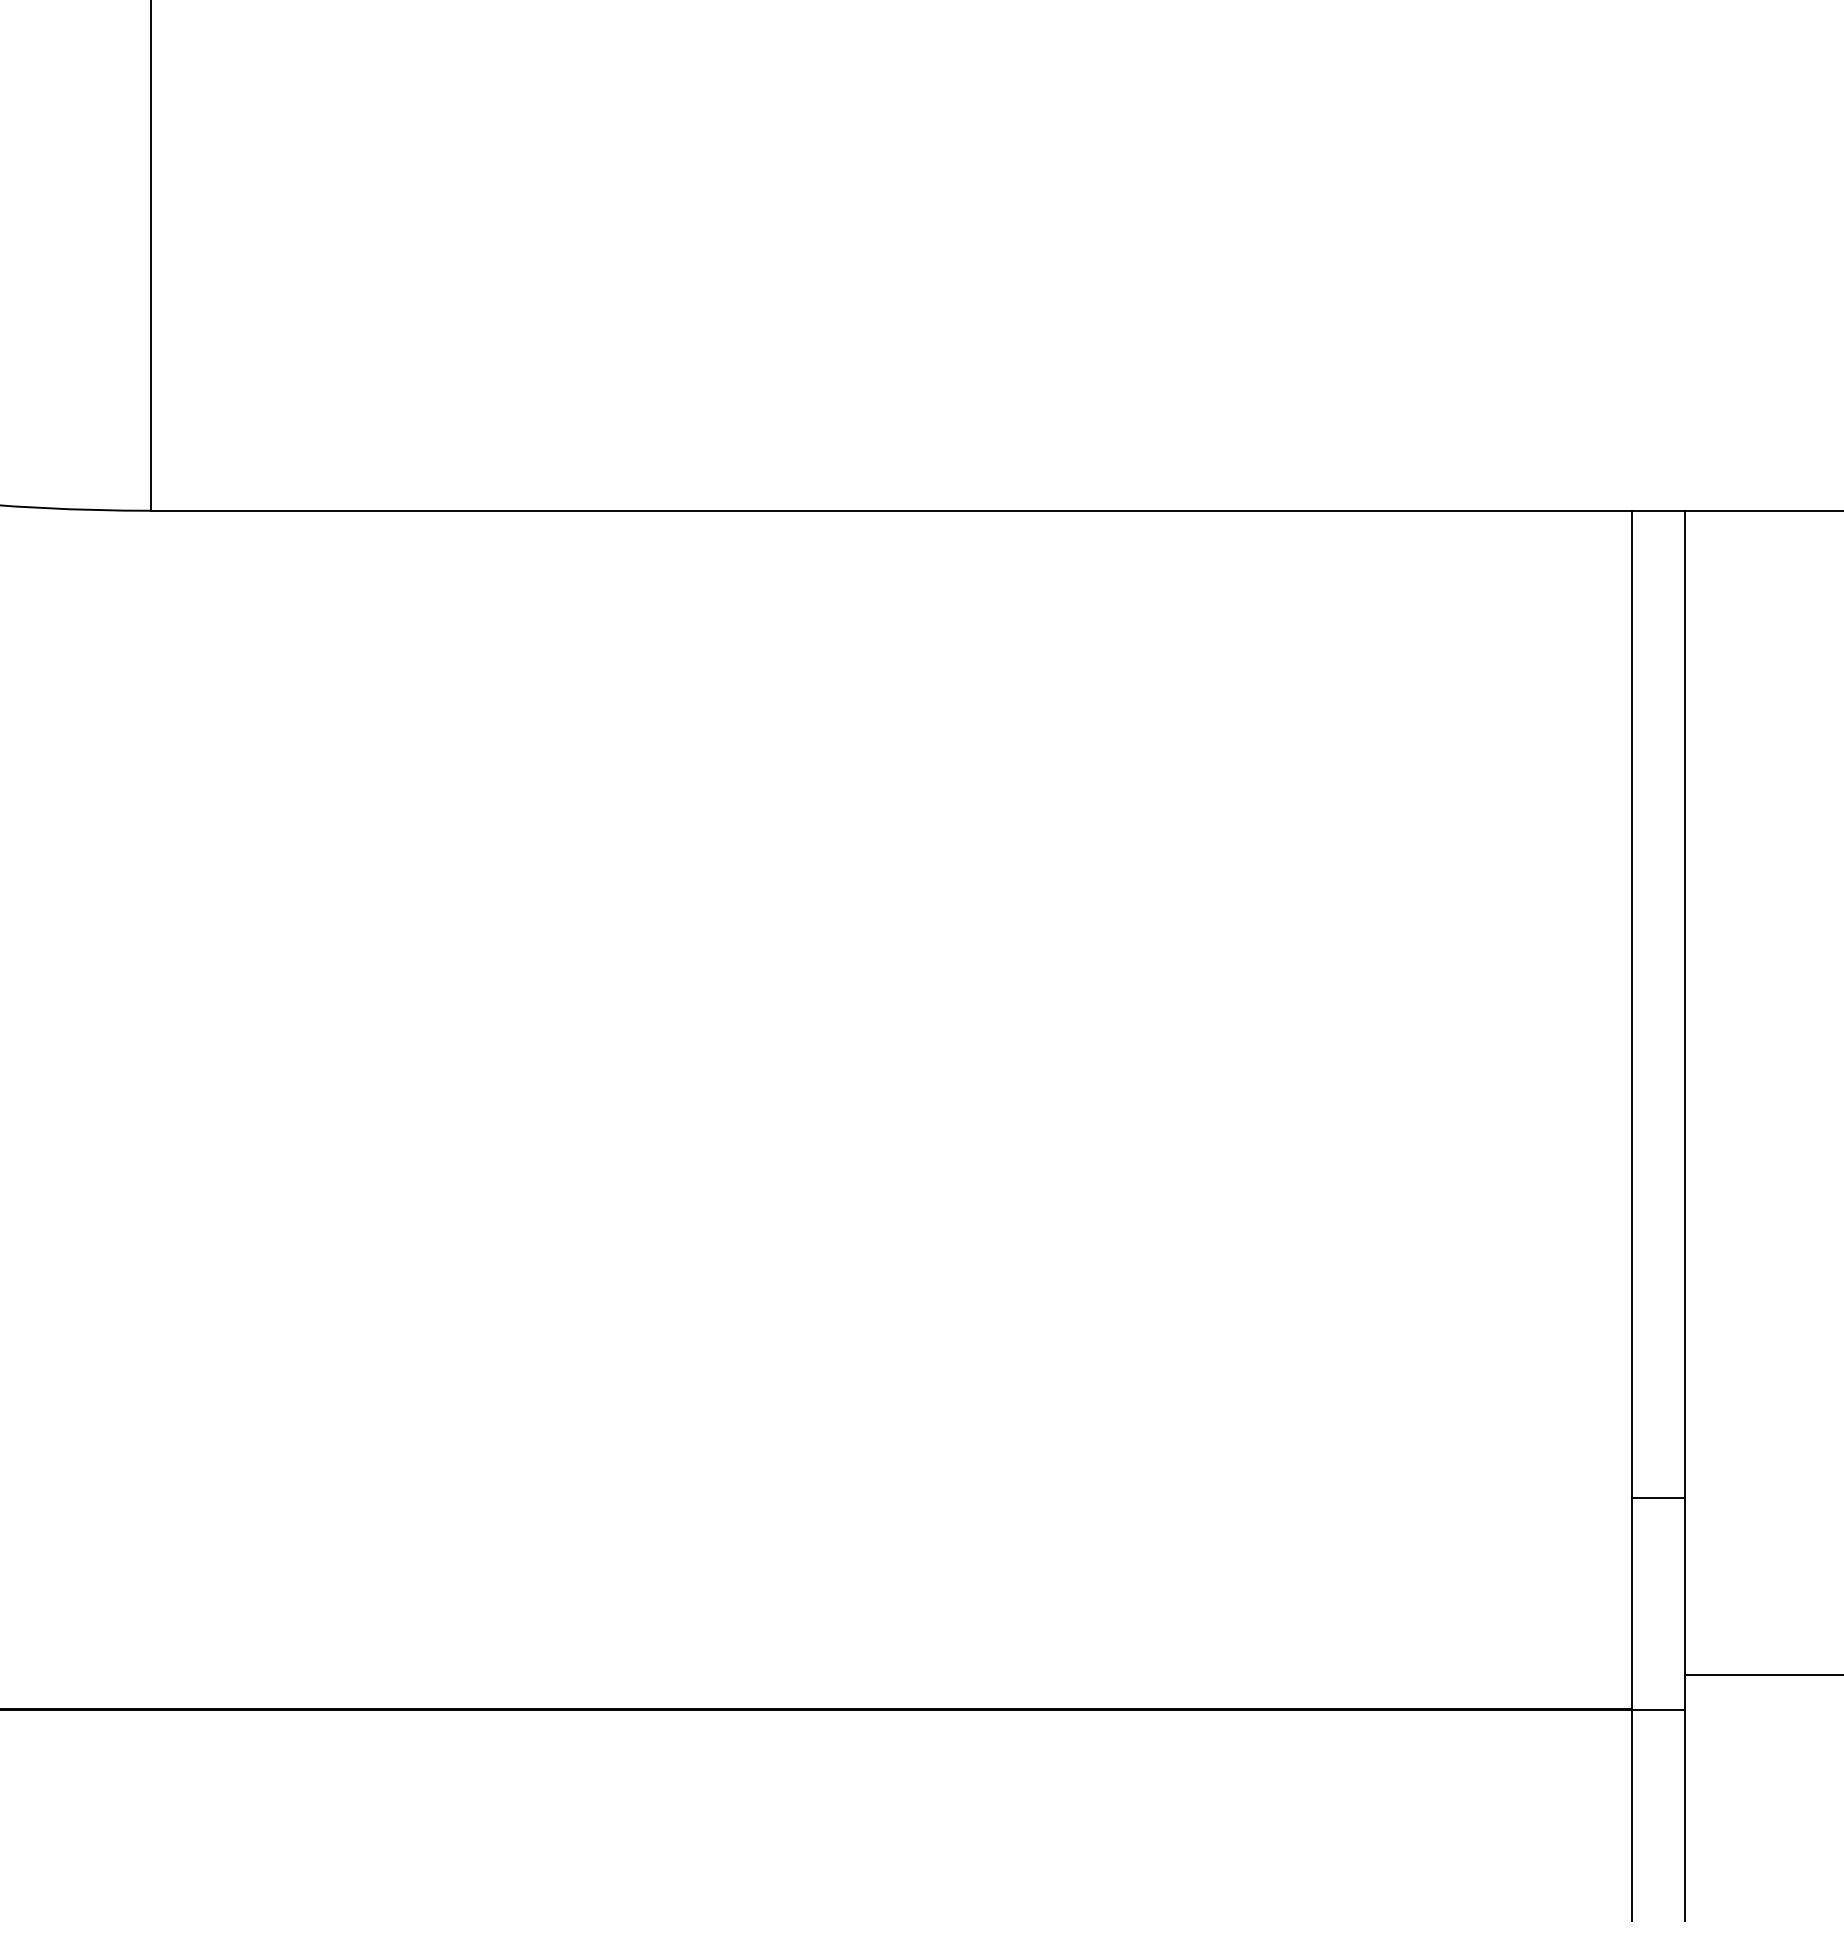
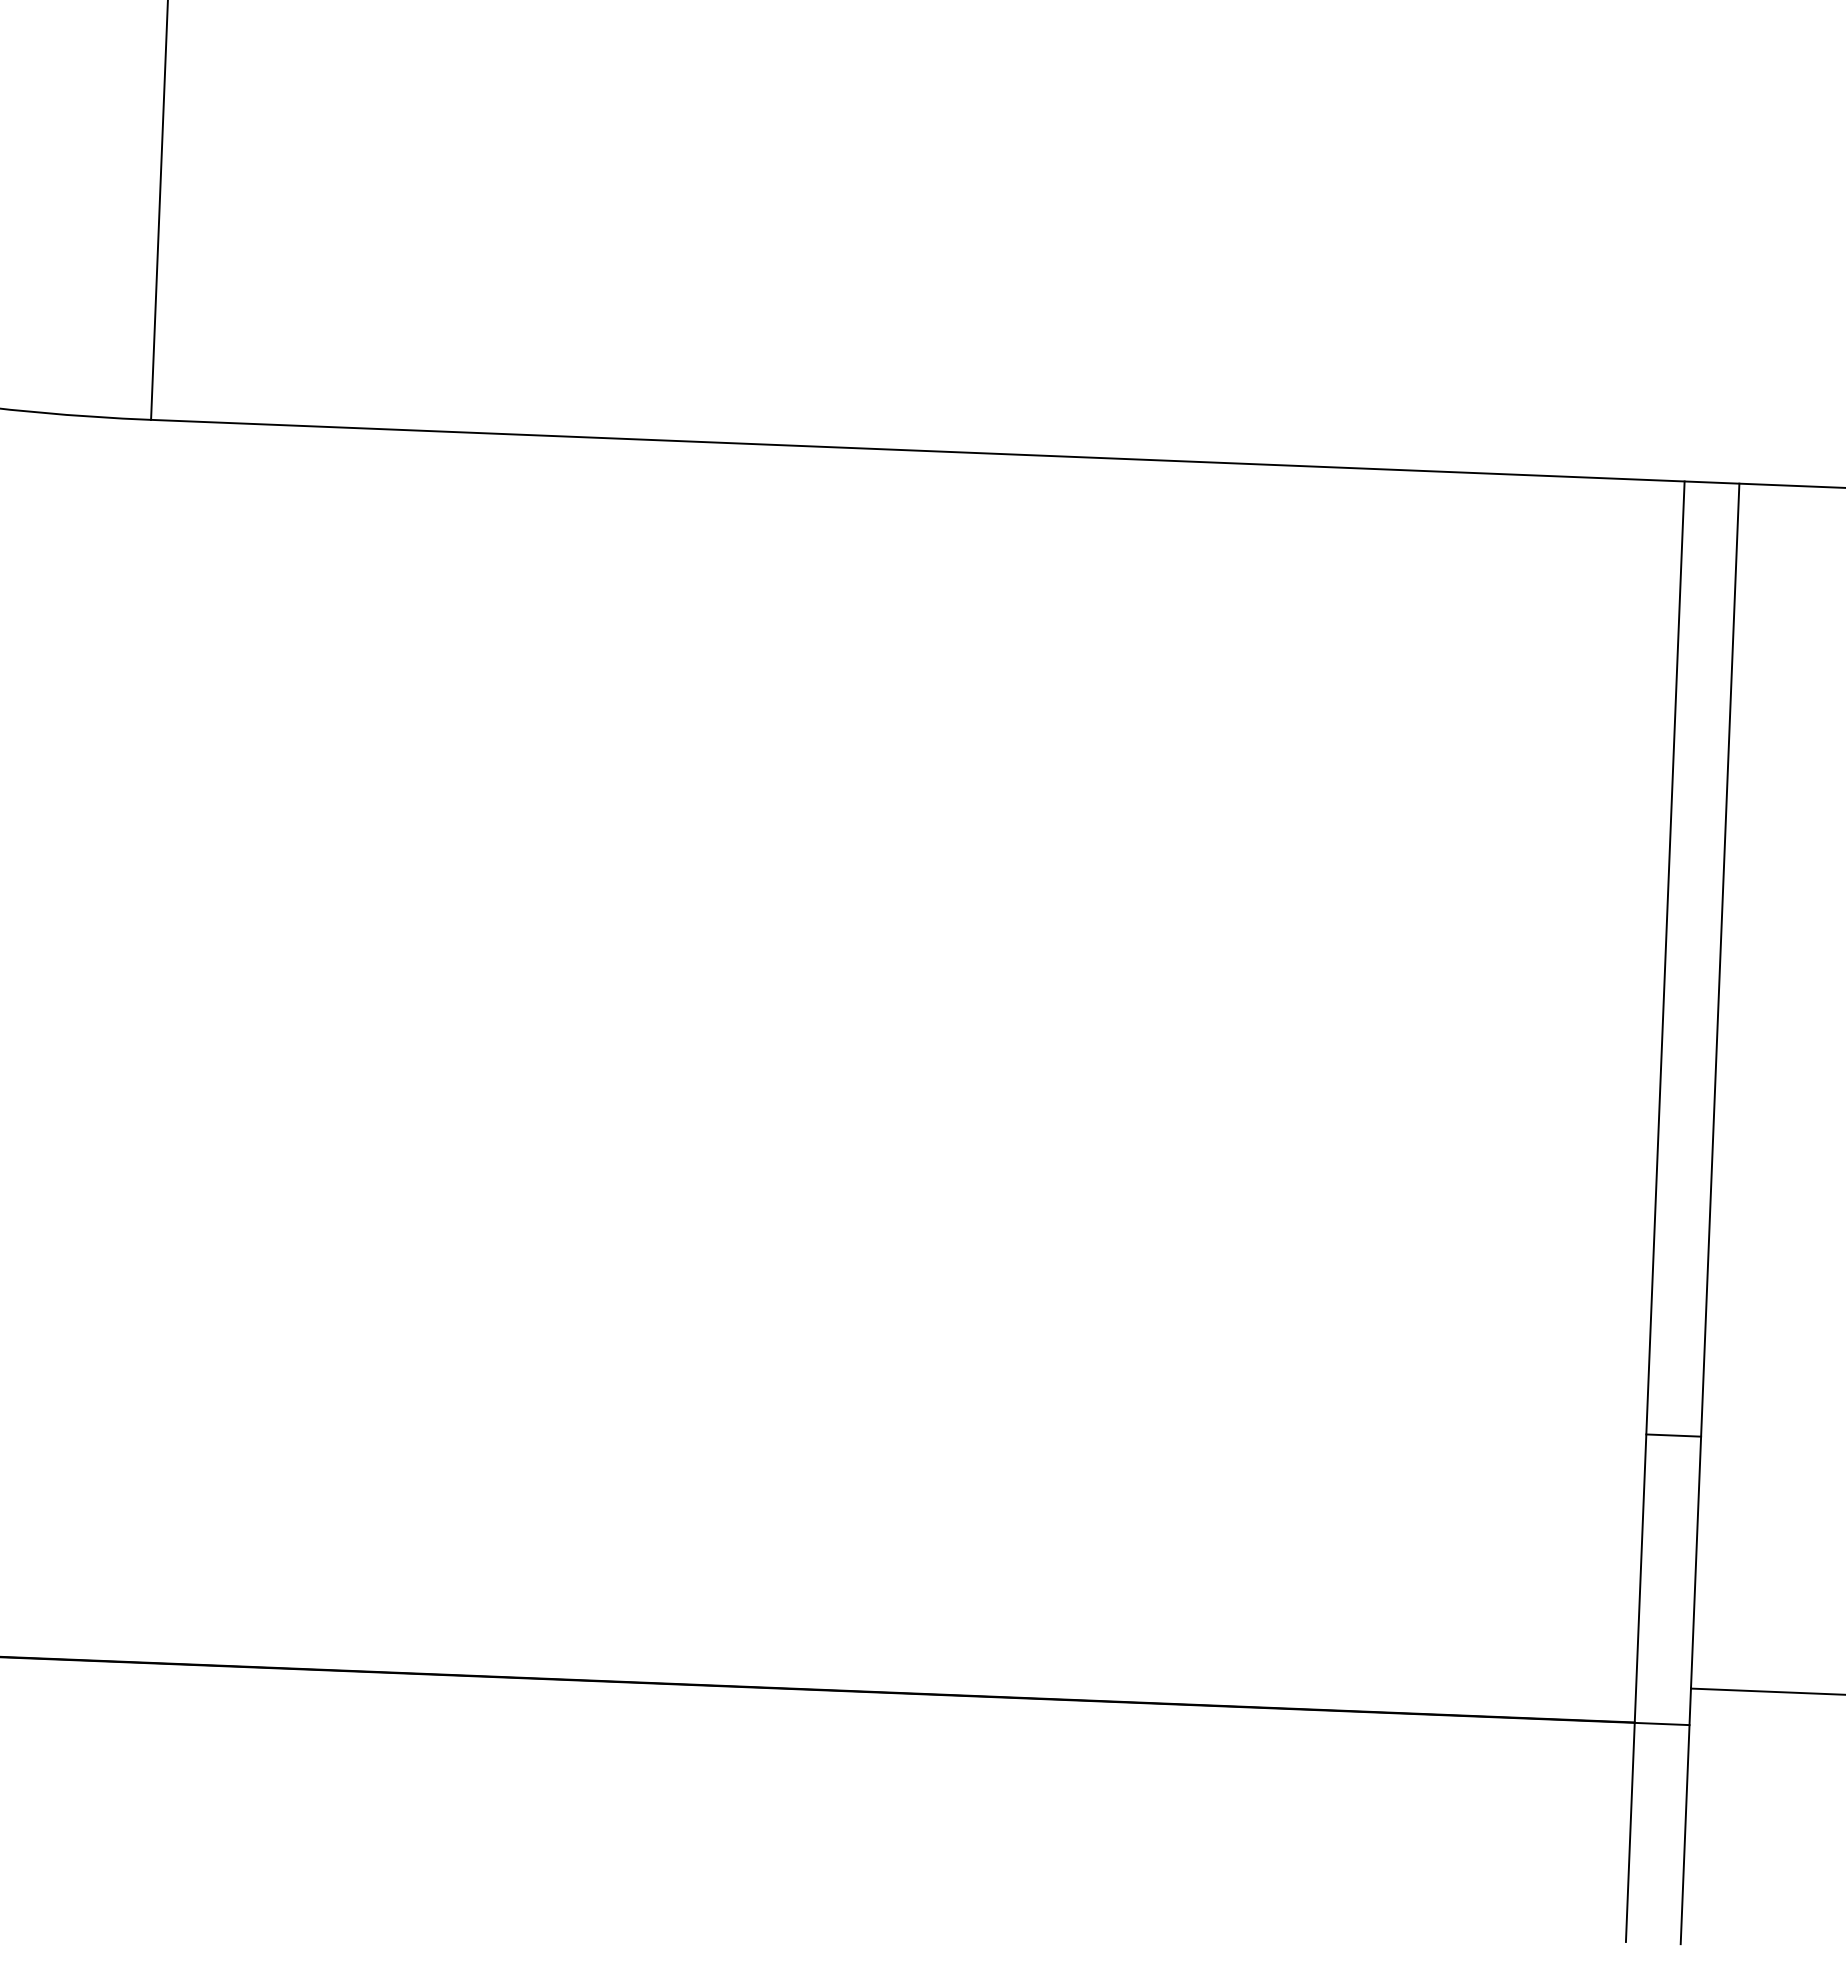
line: (1658, 1498) -> (1673, 1435), moved

